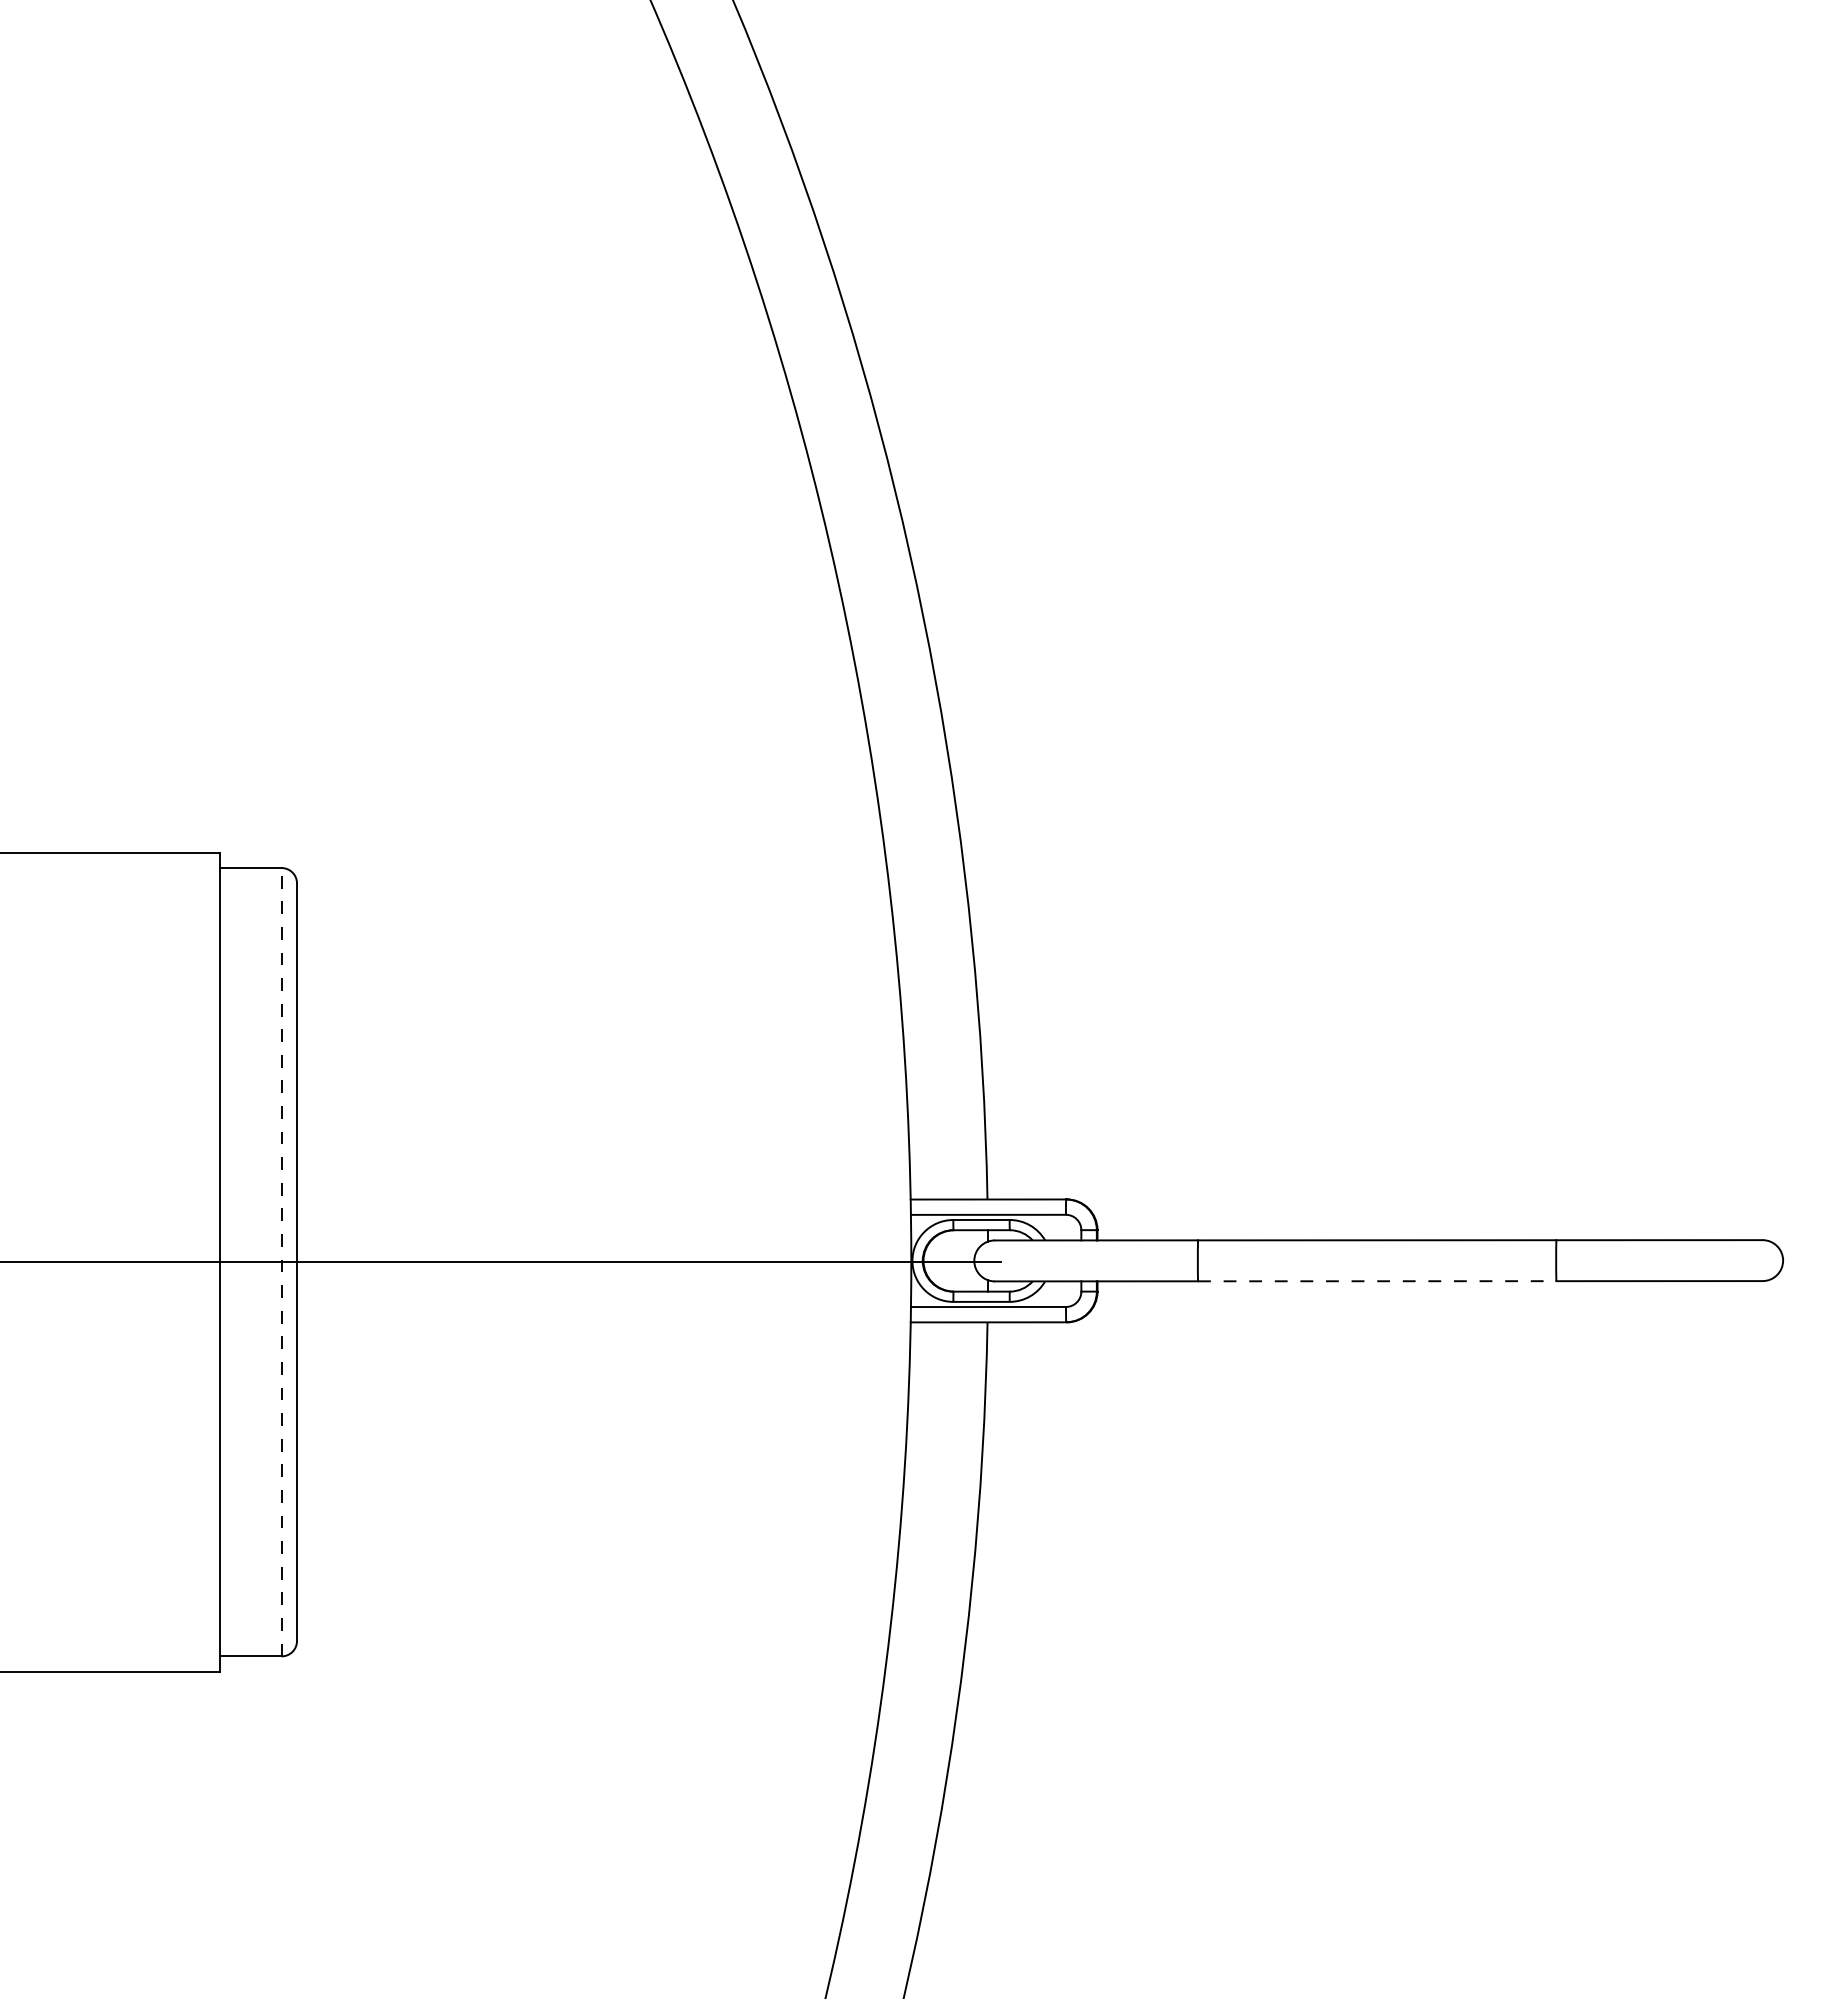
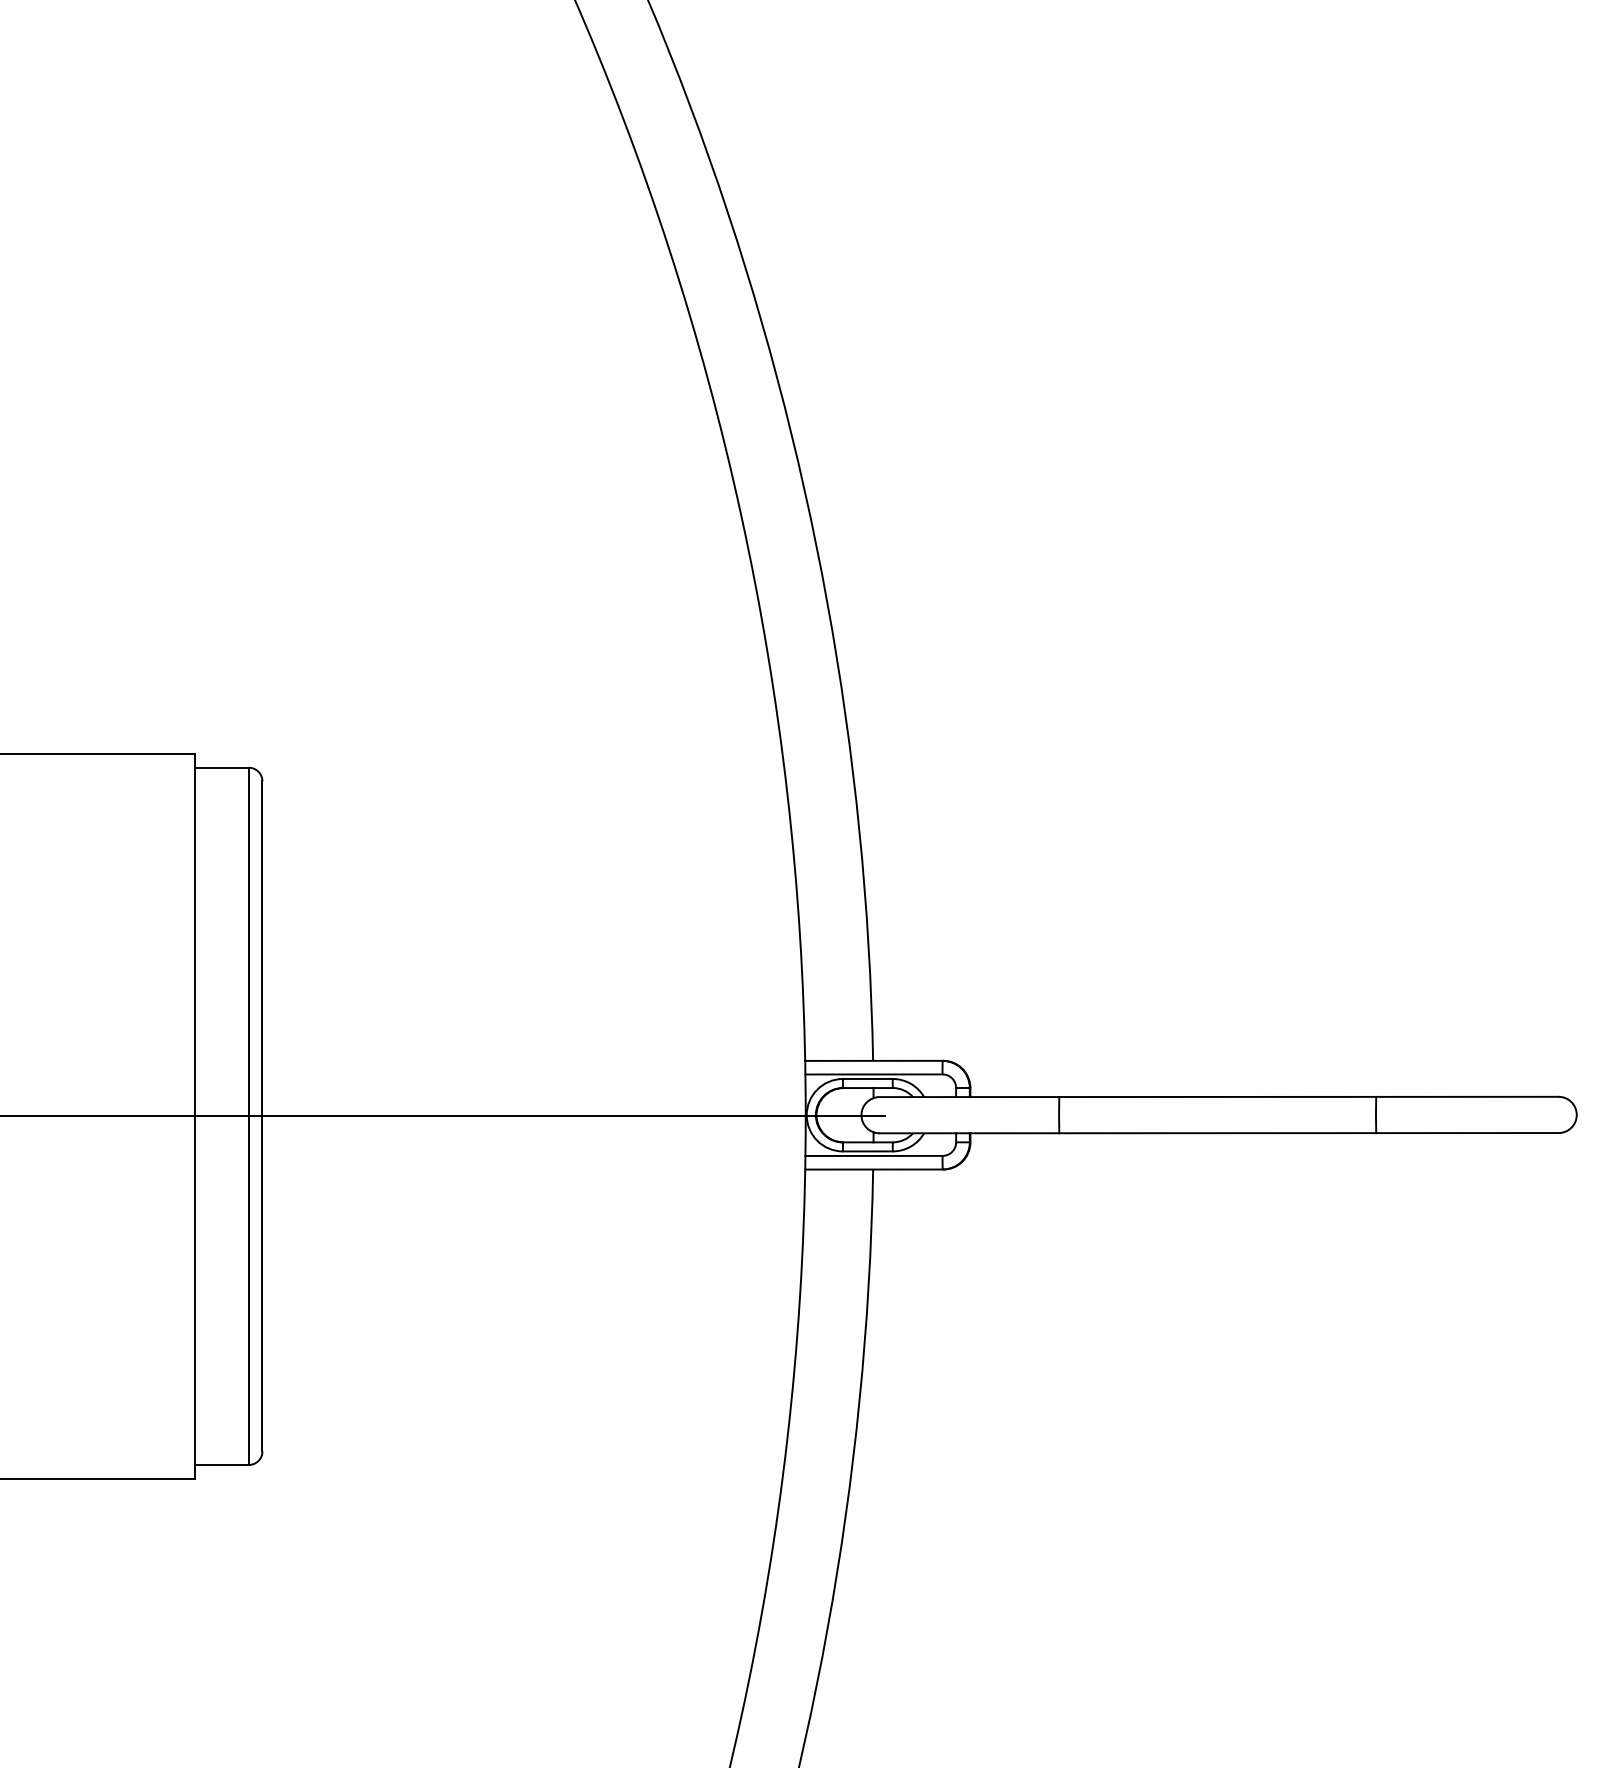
line: (281, 1261) -> (248, 1115), dashed -> solid
line: (1377, 1281) -> (1218, 1133), dashed -> solid

